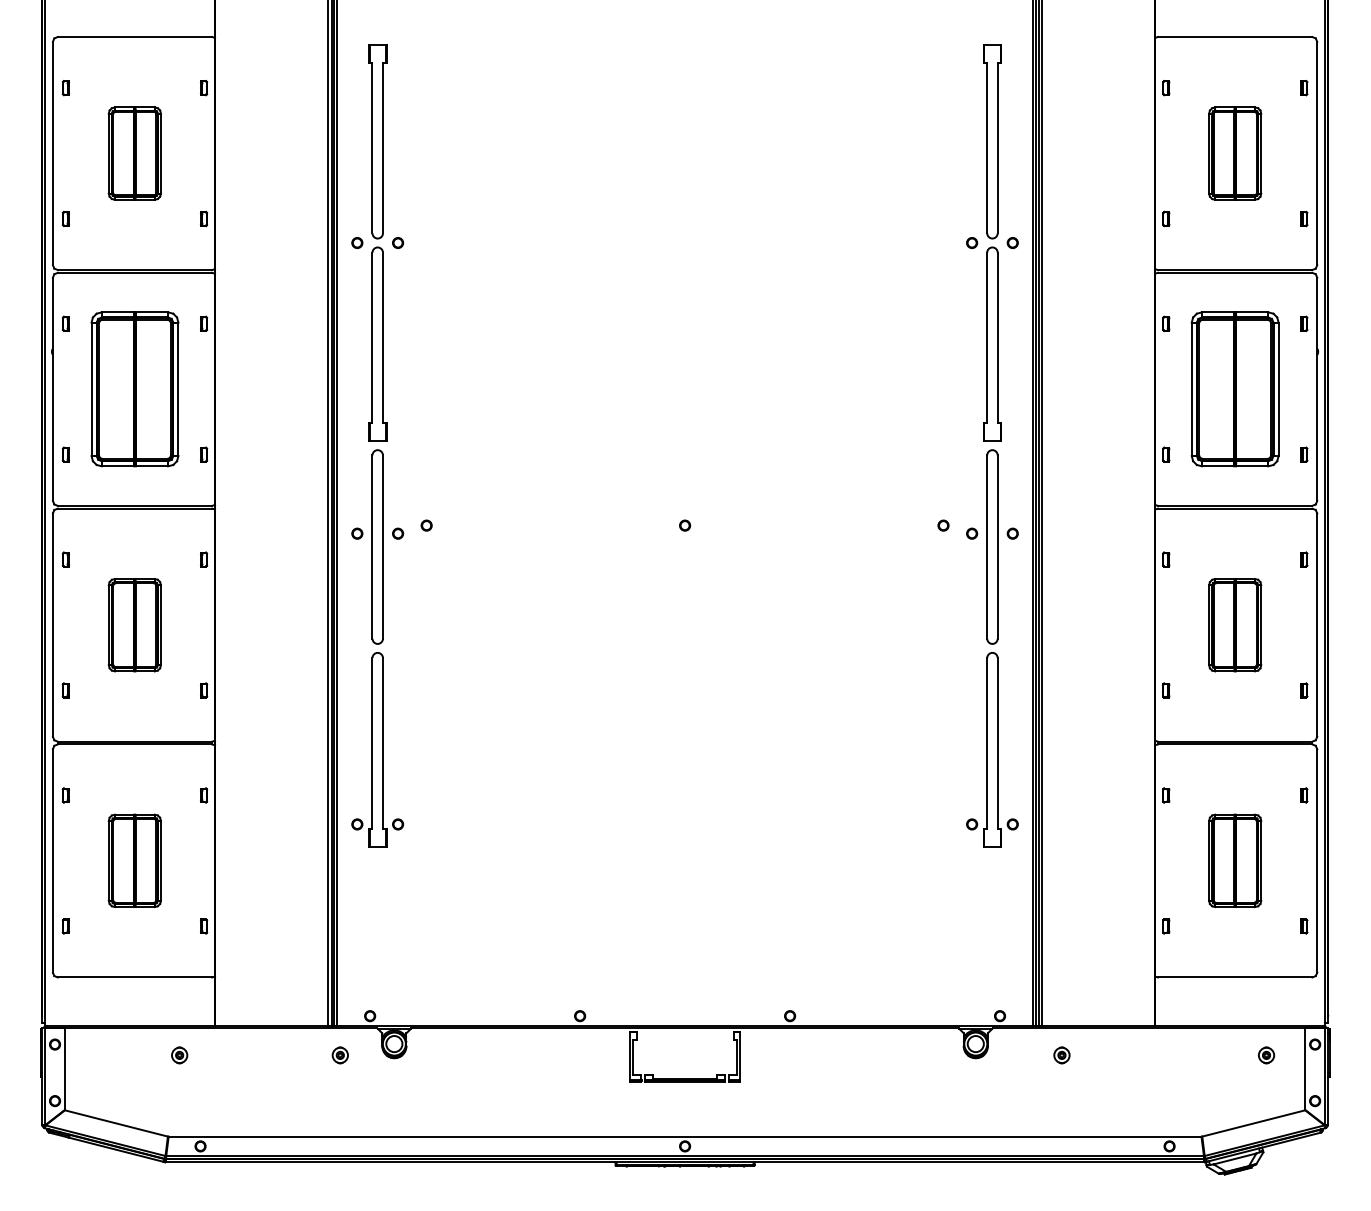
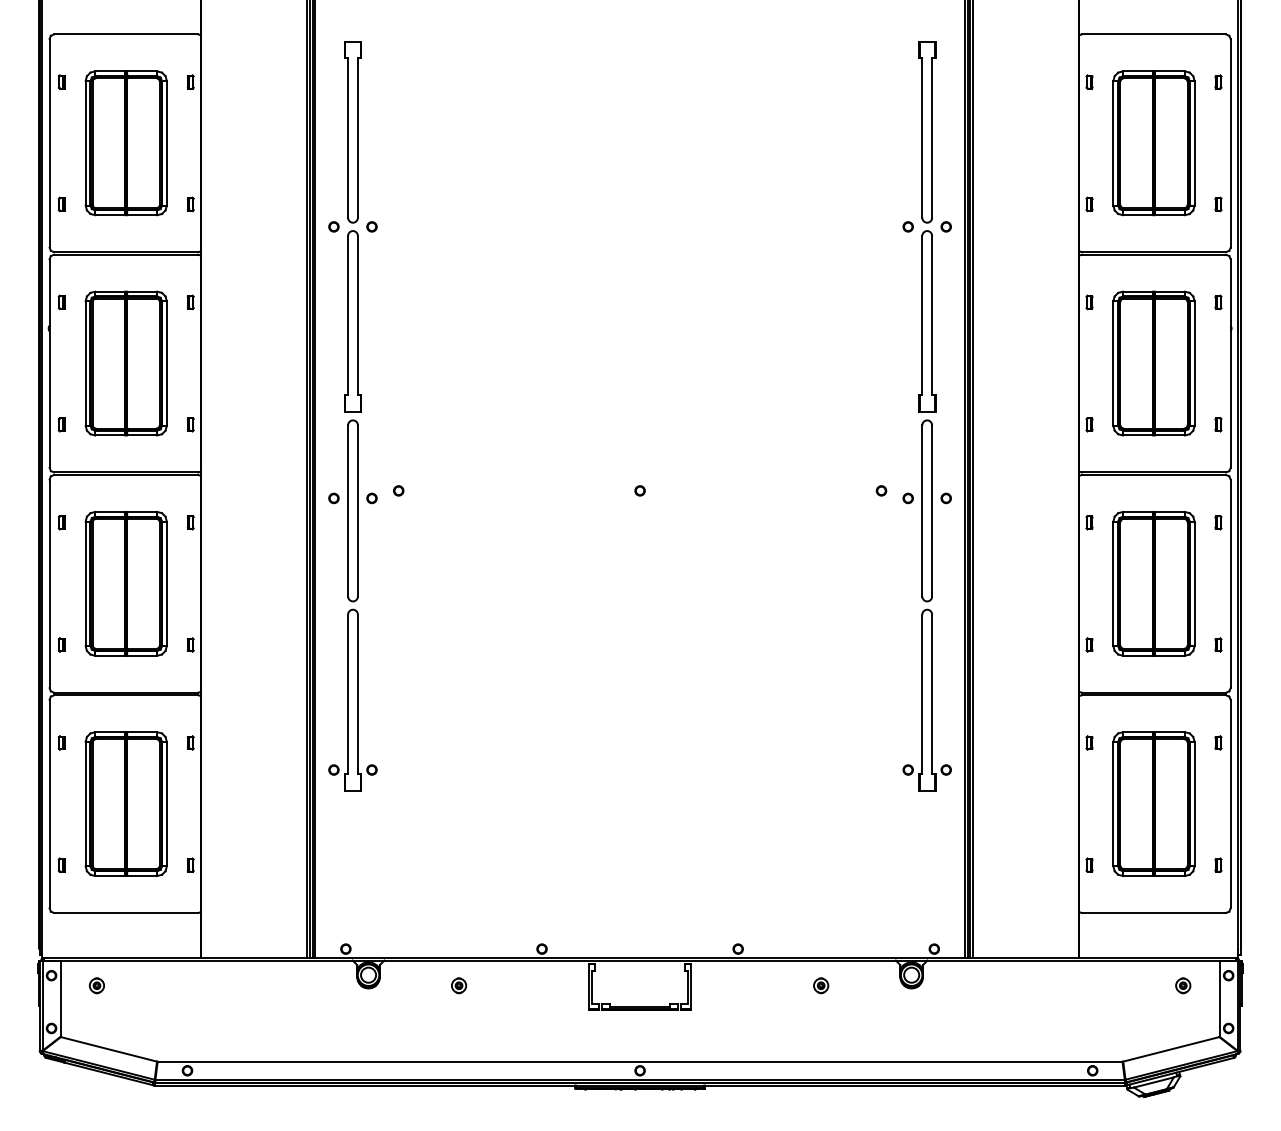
part: (134, 153) -> (125, 143), size x1.67
part: (1234, 153) -> (1153, 143), size x1.67
part: (134, 624) -> (125, 583), size x1.67
part: (1234, 624) -> (1153, 583), size x1.67
part: (134, 860) -> (125, 803), size x1.67
part: (1234, 860) -> (1153, 803), size x1.67
part: (179, 1055) -> (96, 985), moved
part: (340, 1055) -> (459, 985), moved
part: (1062, 1055) -> (821, 985), moved

